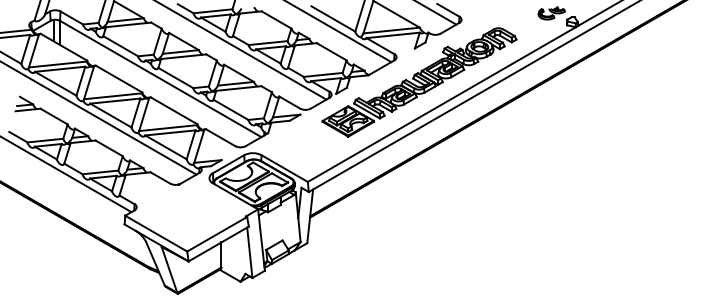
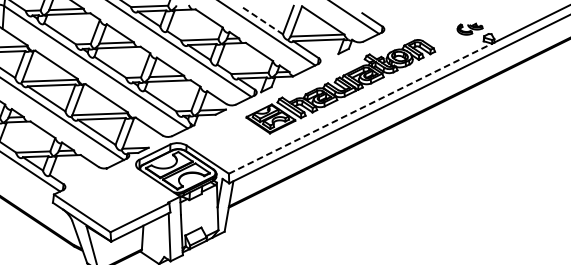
line: (333, 19) -> (263, 21), solid -> dashed
line: (441, 104) -> (360, 108), solid -> dashed

